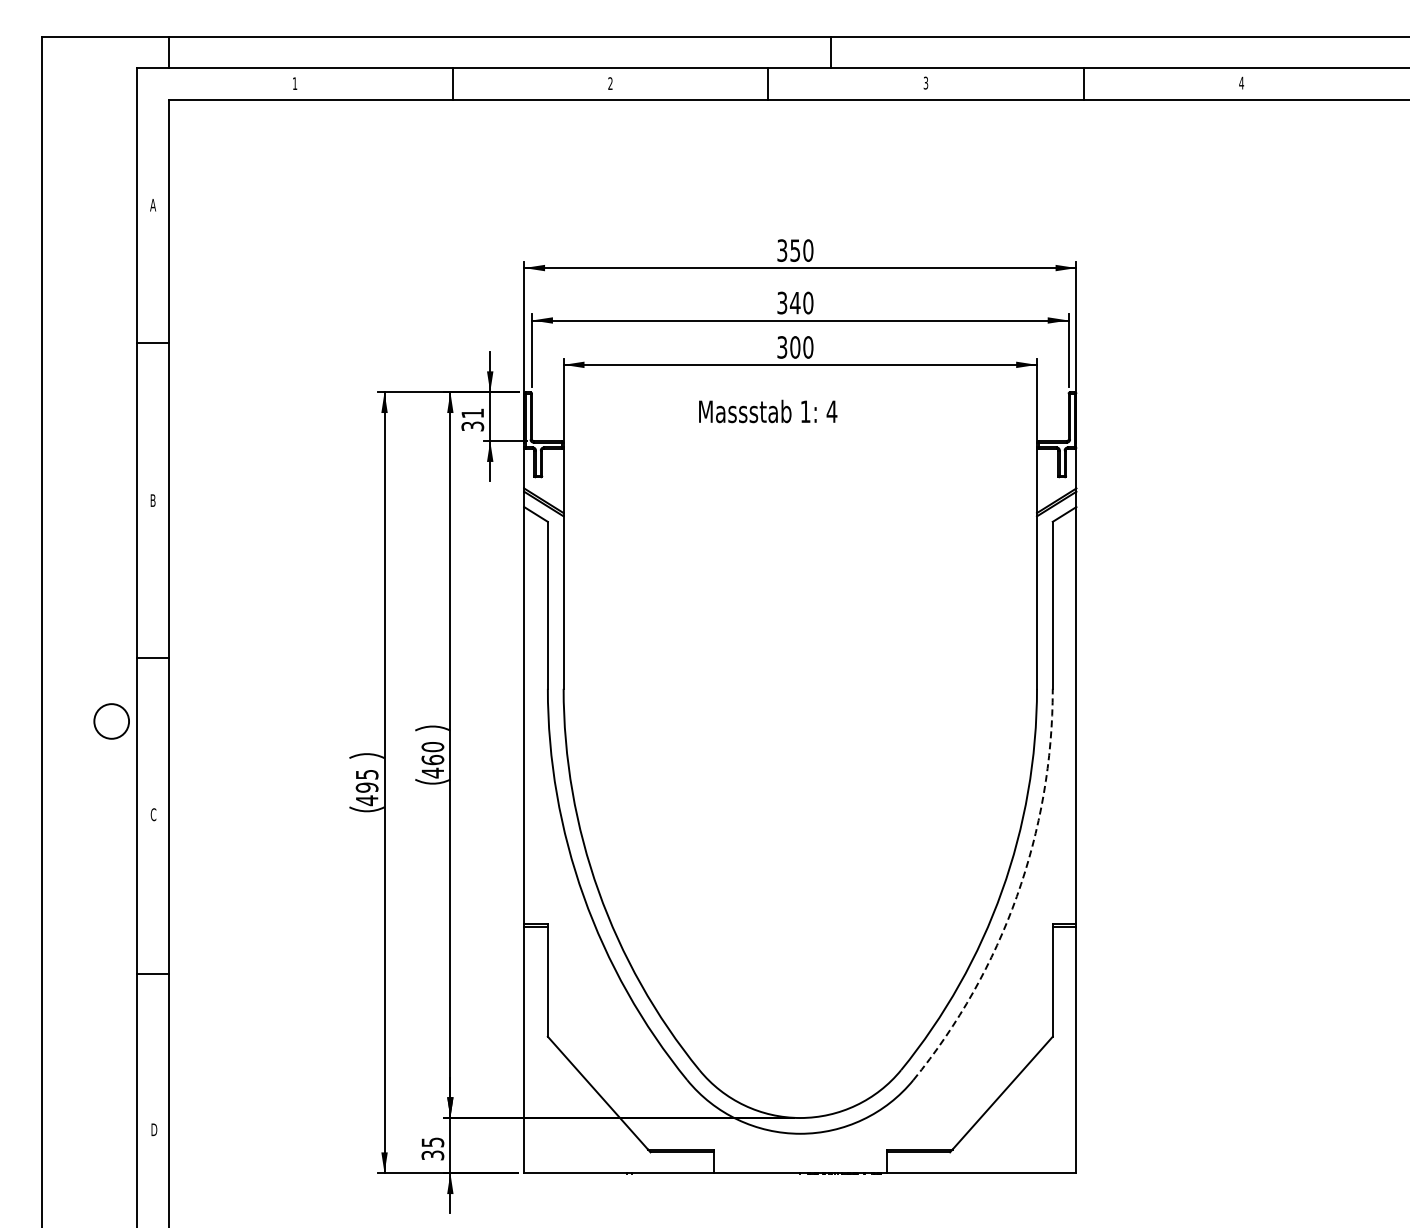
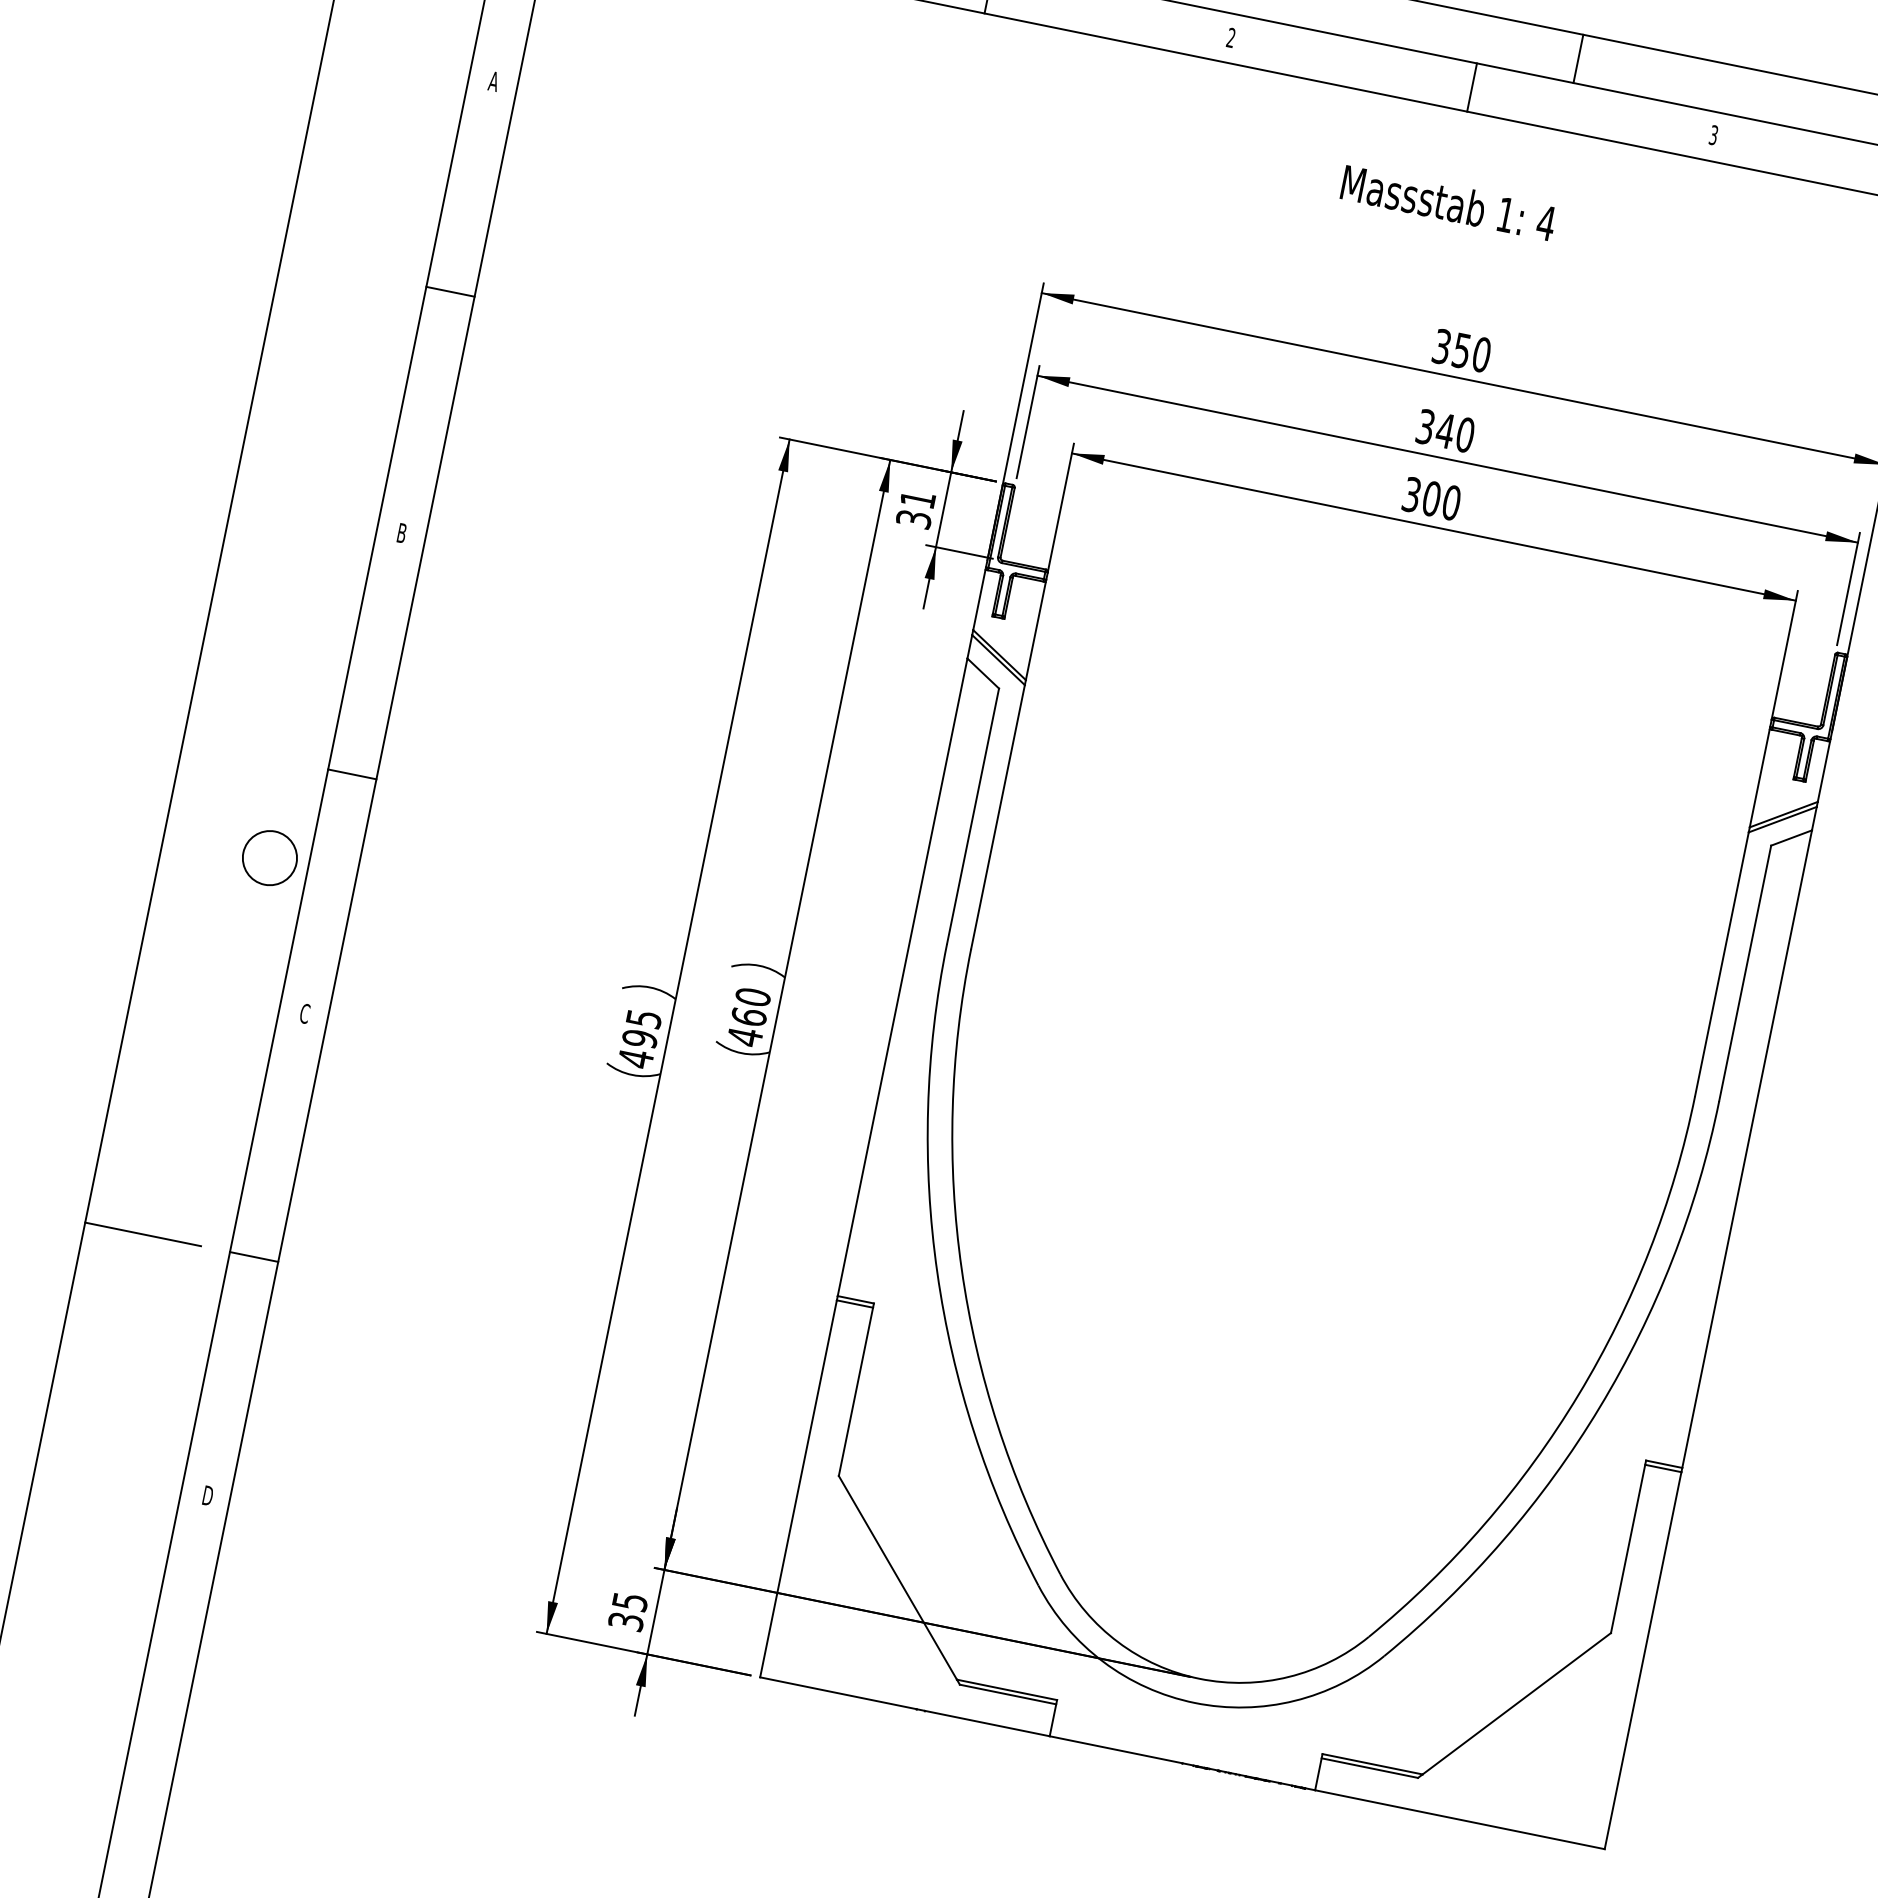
text: (768, 411) -> (1449, 203), moved
arc: (1016, 896) -> (1599, 1407), dashed -> solid
line: (80, 973) -> (143, 1233), added

